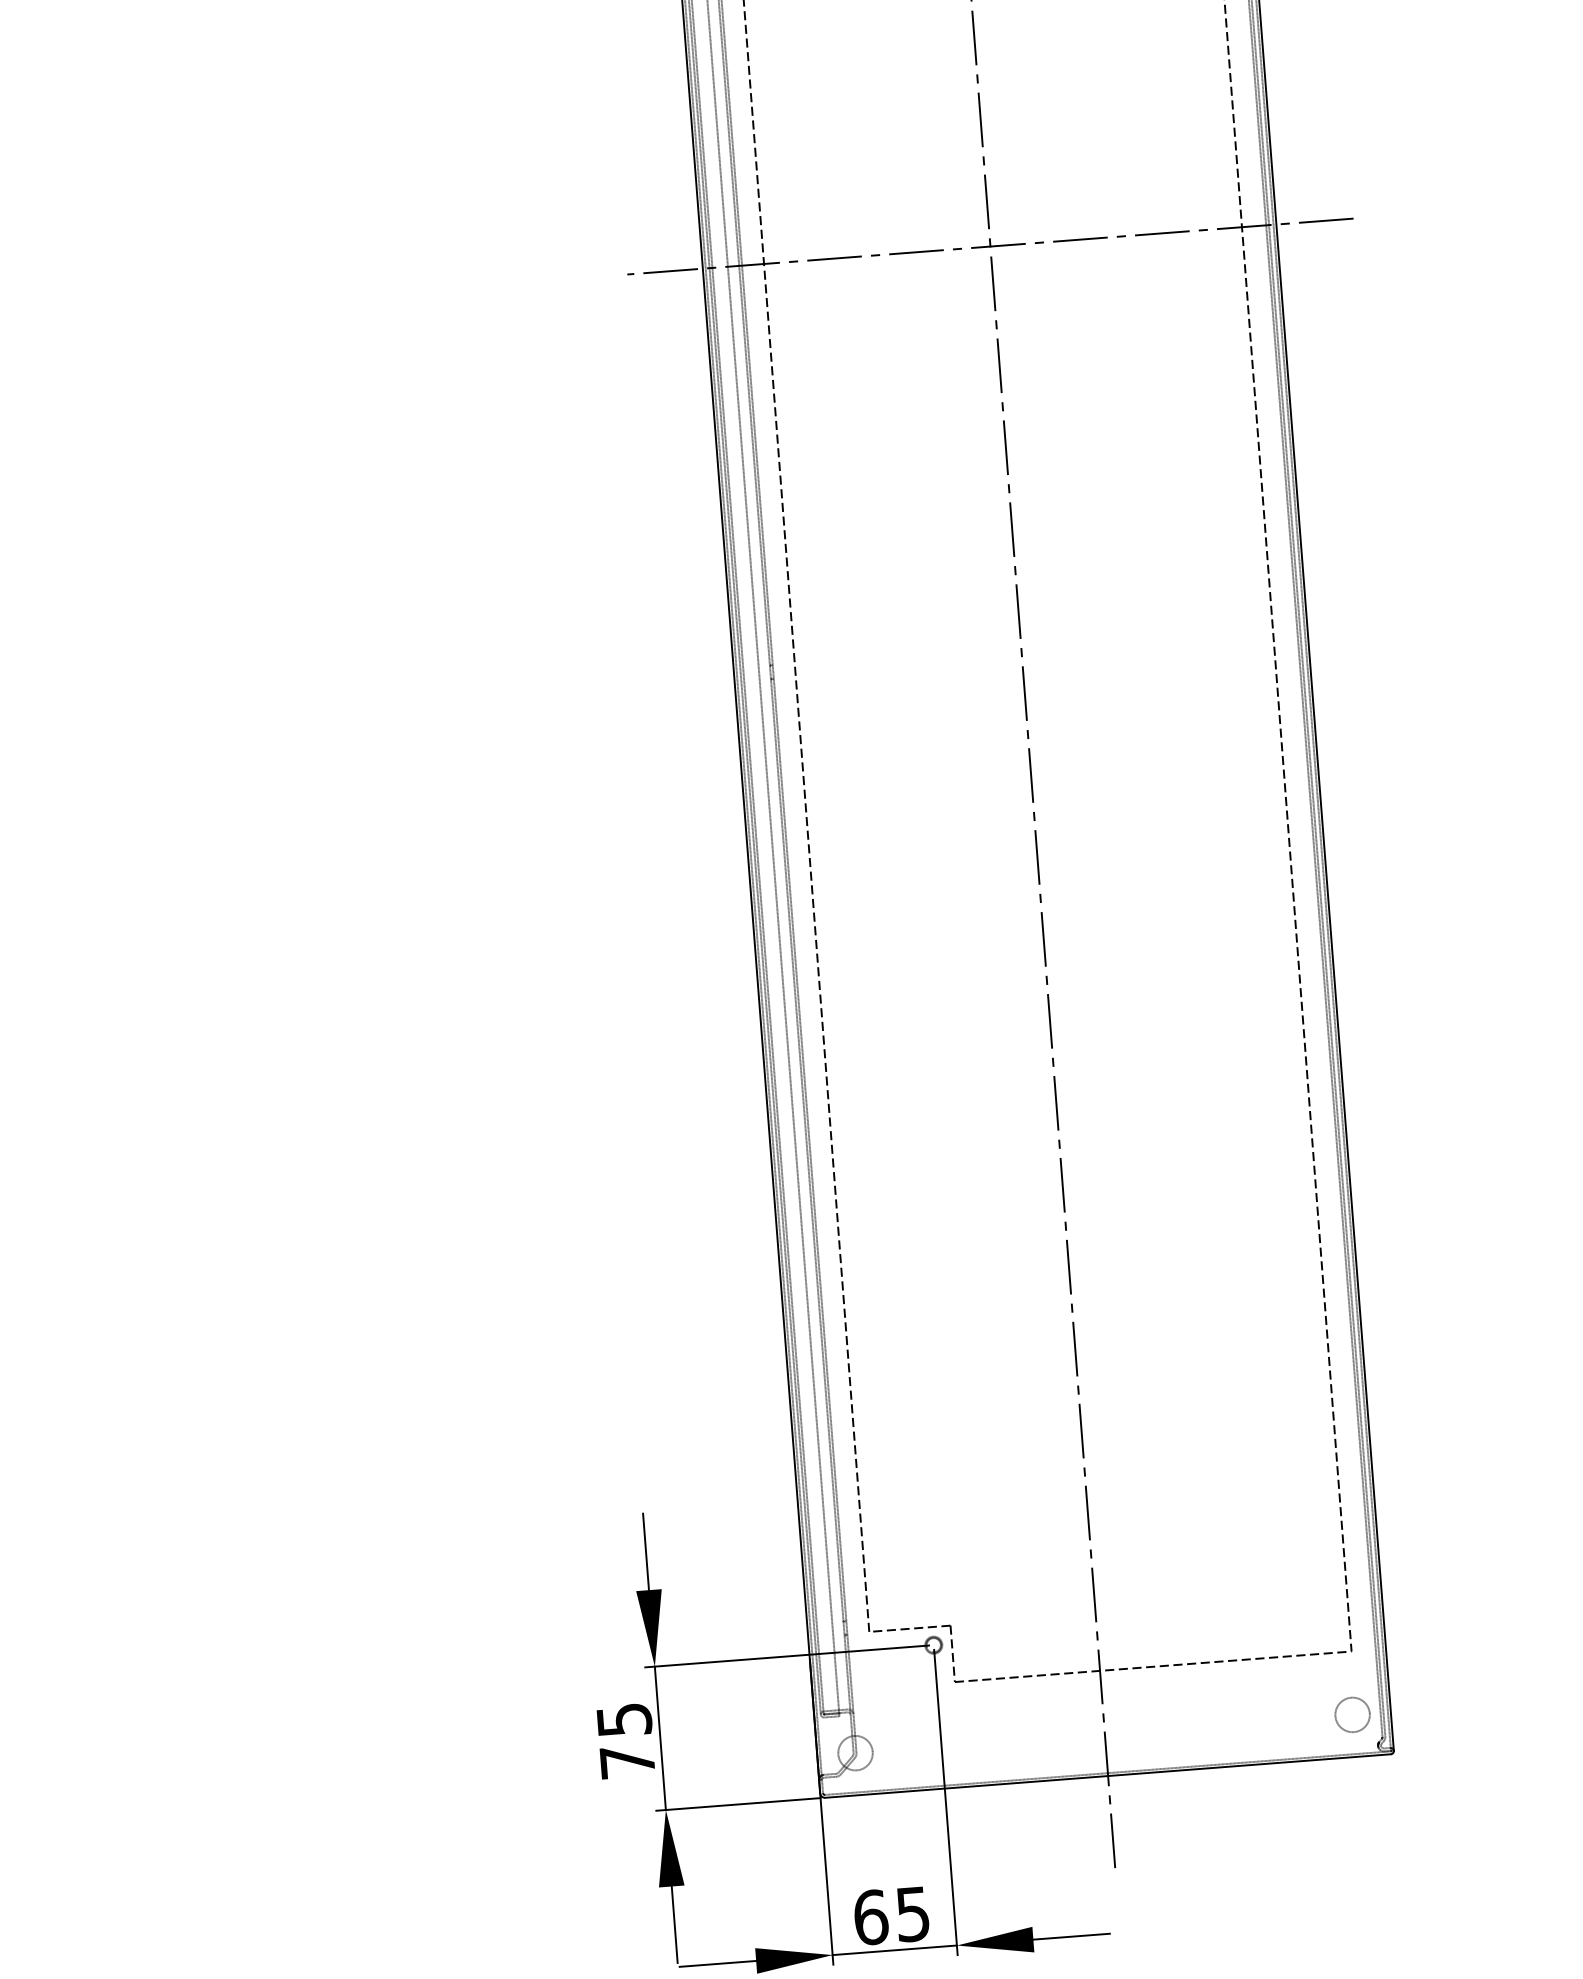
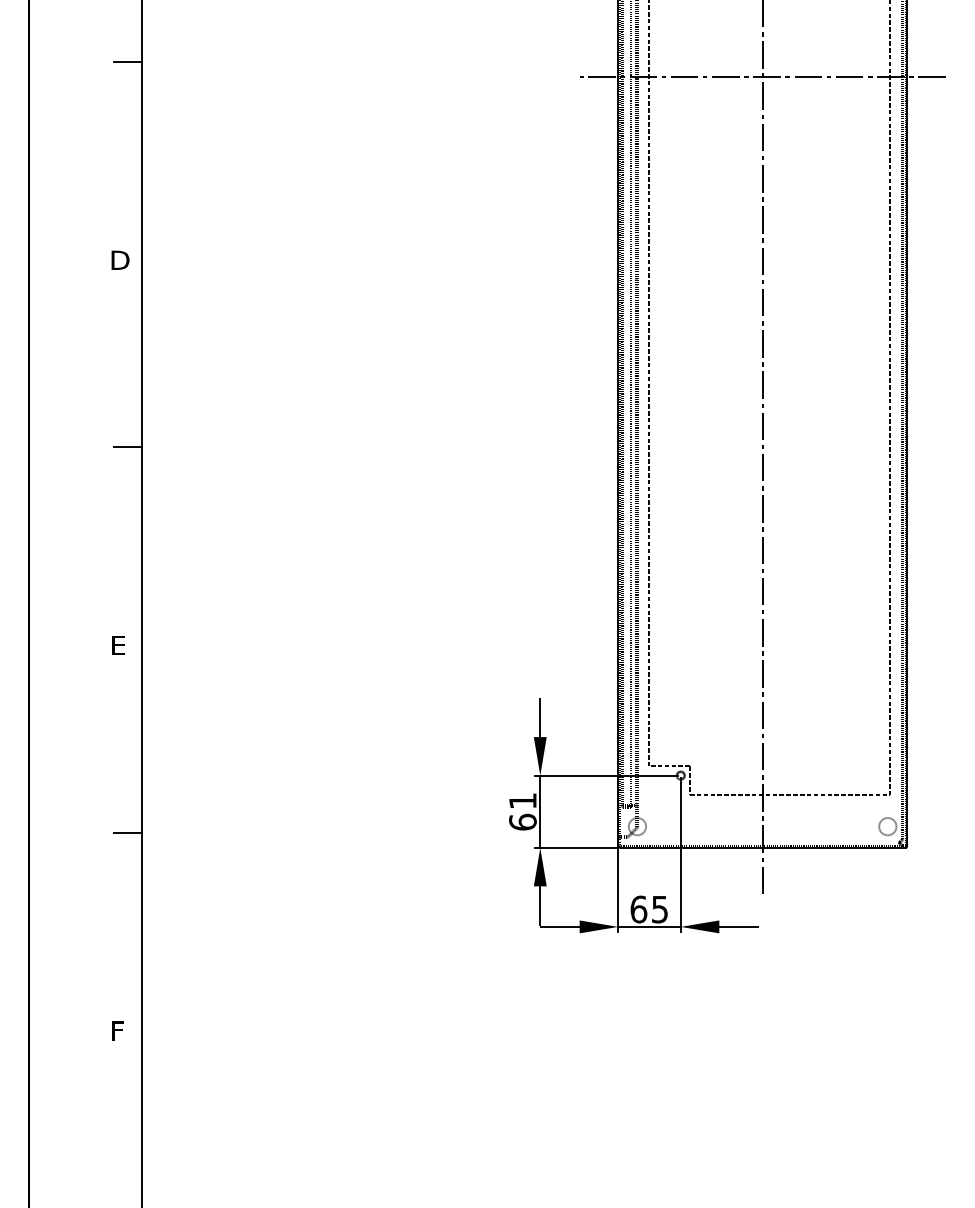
text: (625, 1740) -> (522, 811), 75 -> 61

